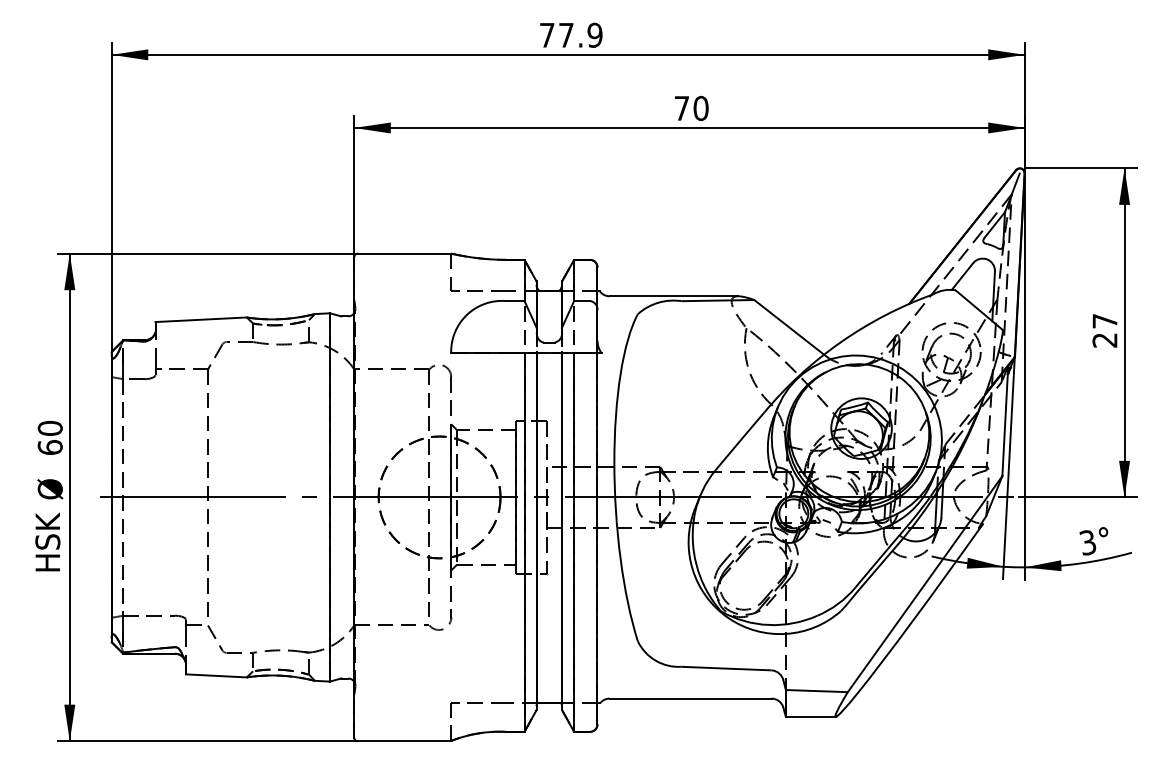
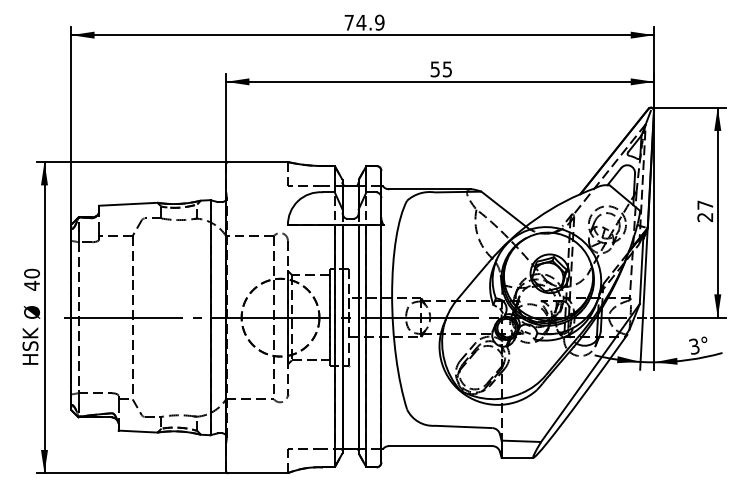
text: (566, 34) -> (361, 22), 77.9 -> 74.9
text: (691, 108) -> (441, 69), 70 -> 55
text: (51, 447) -> (32, 285), 60 -> 40

